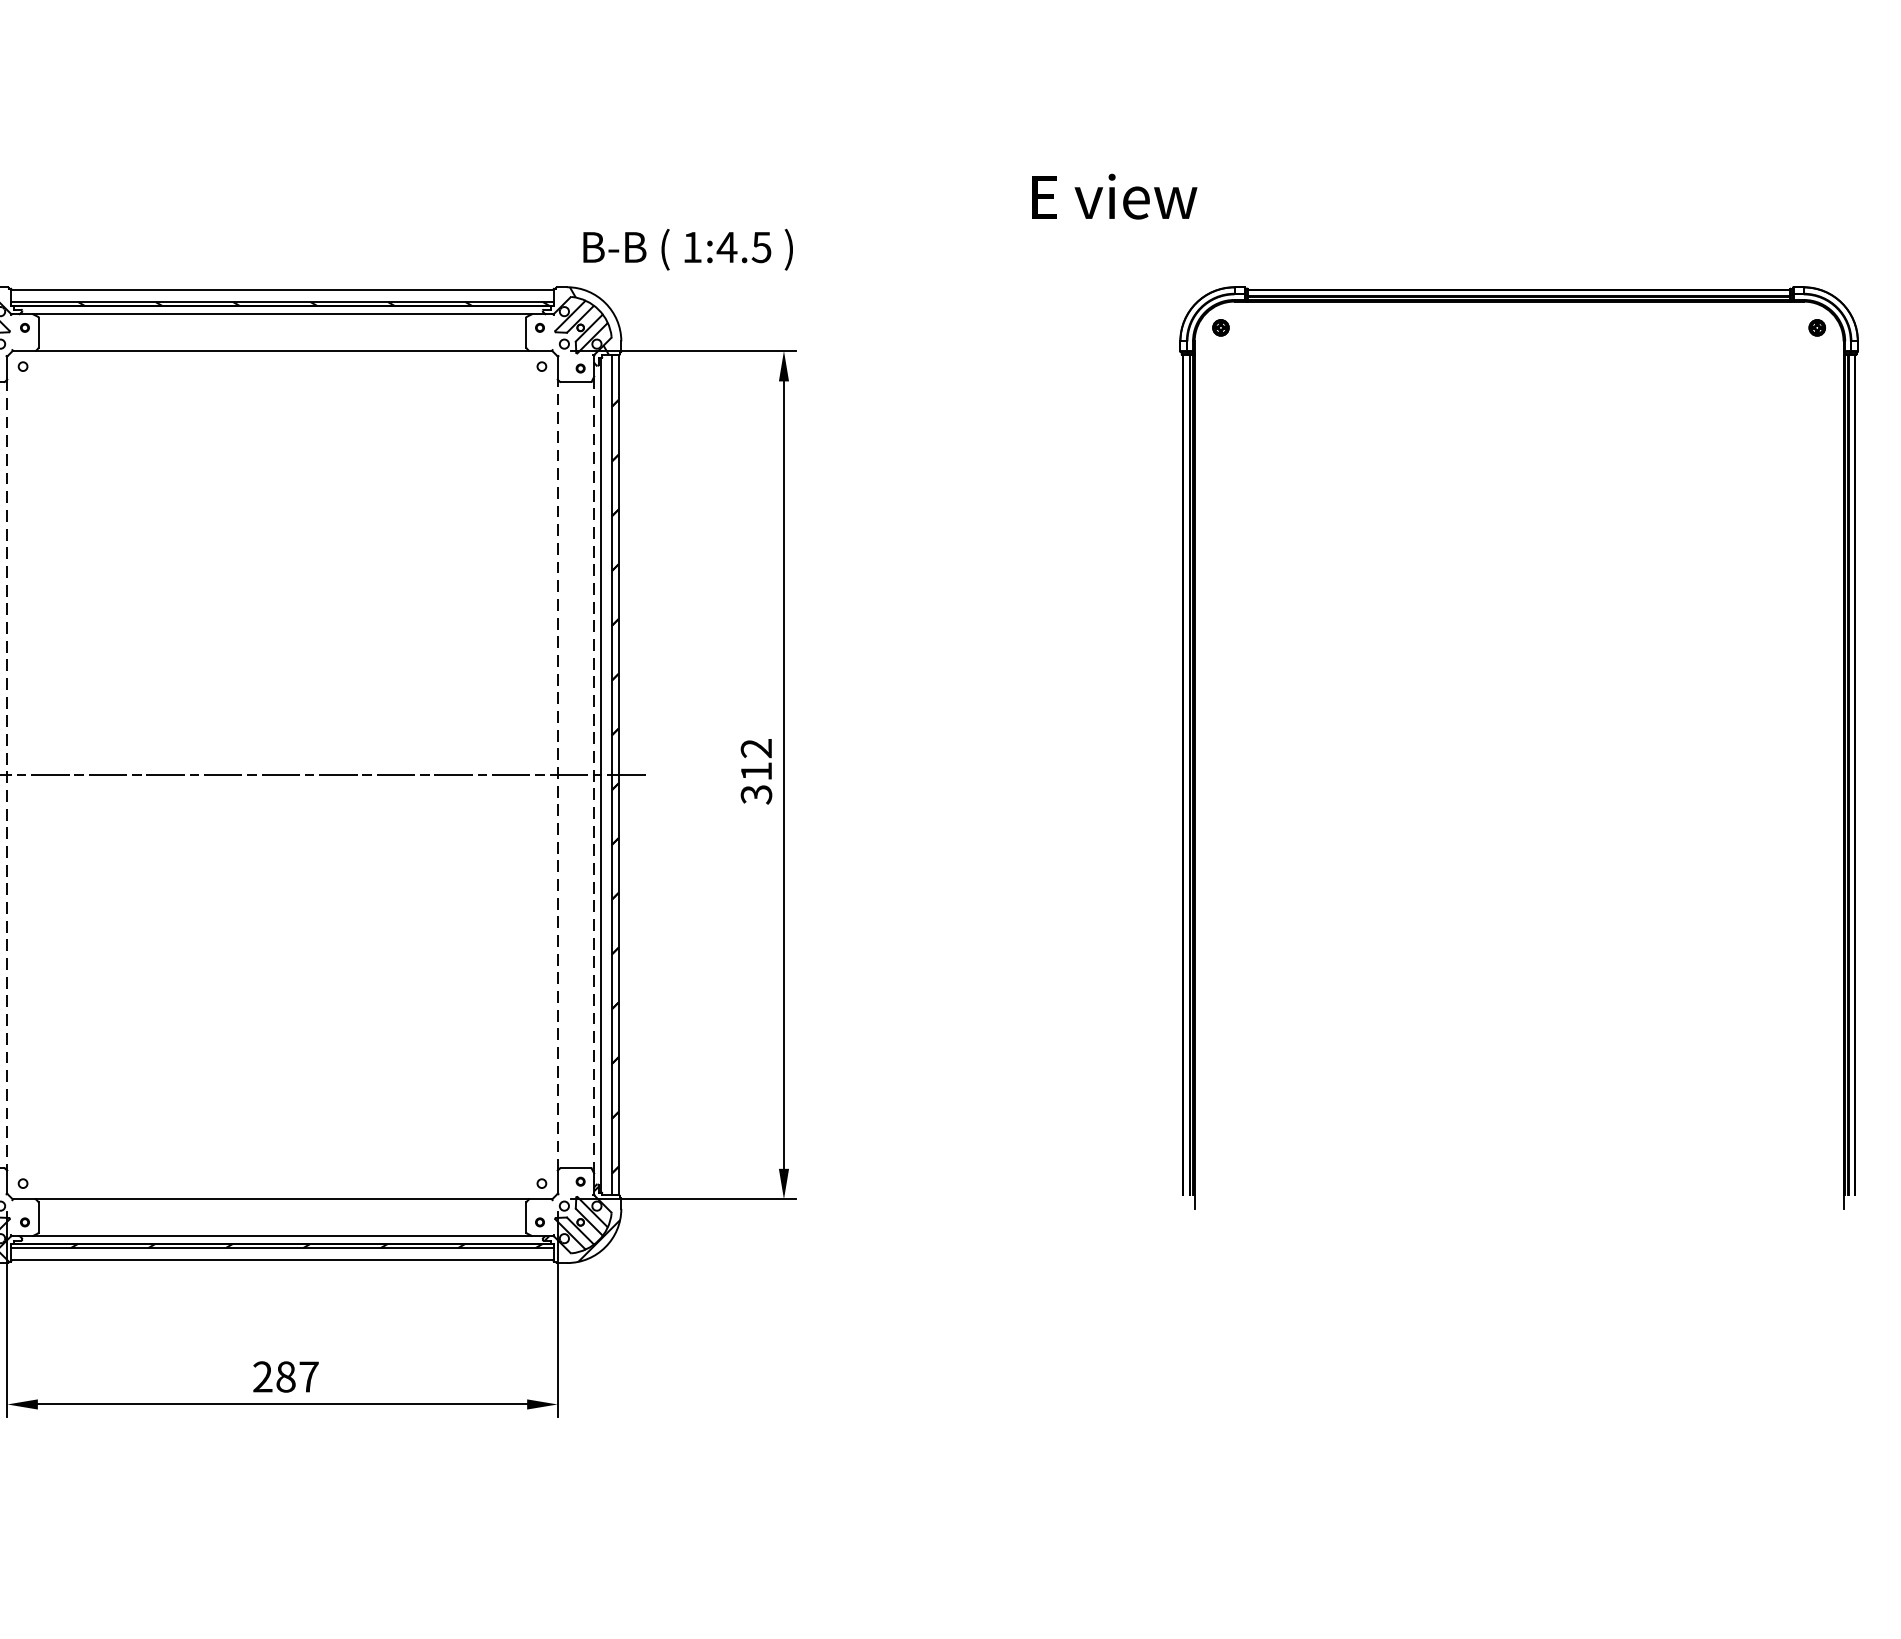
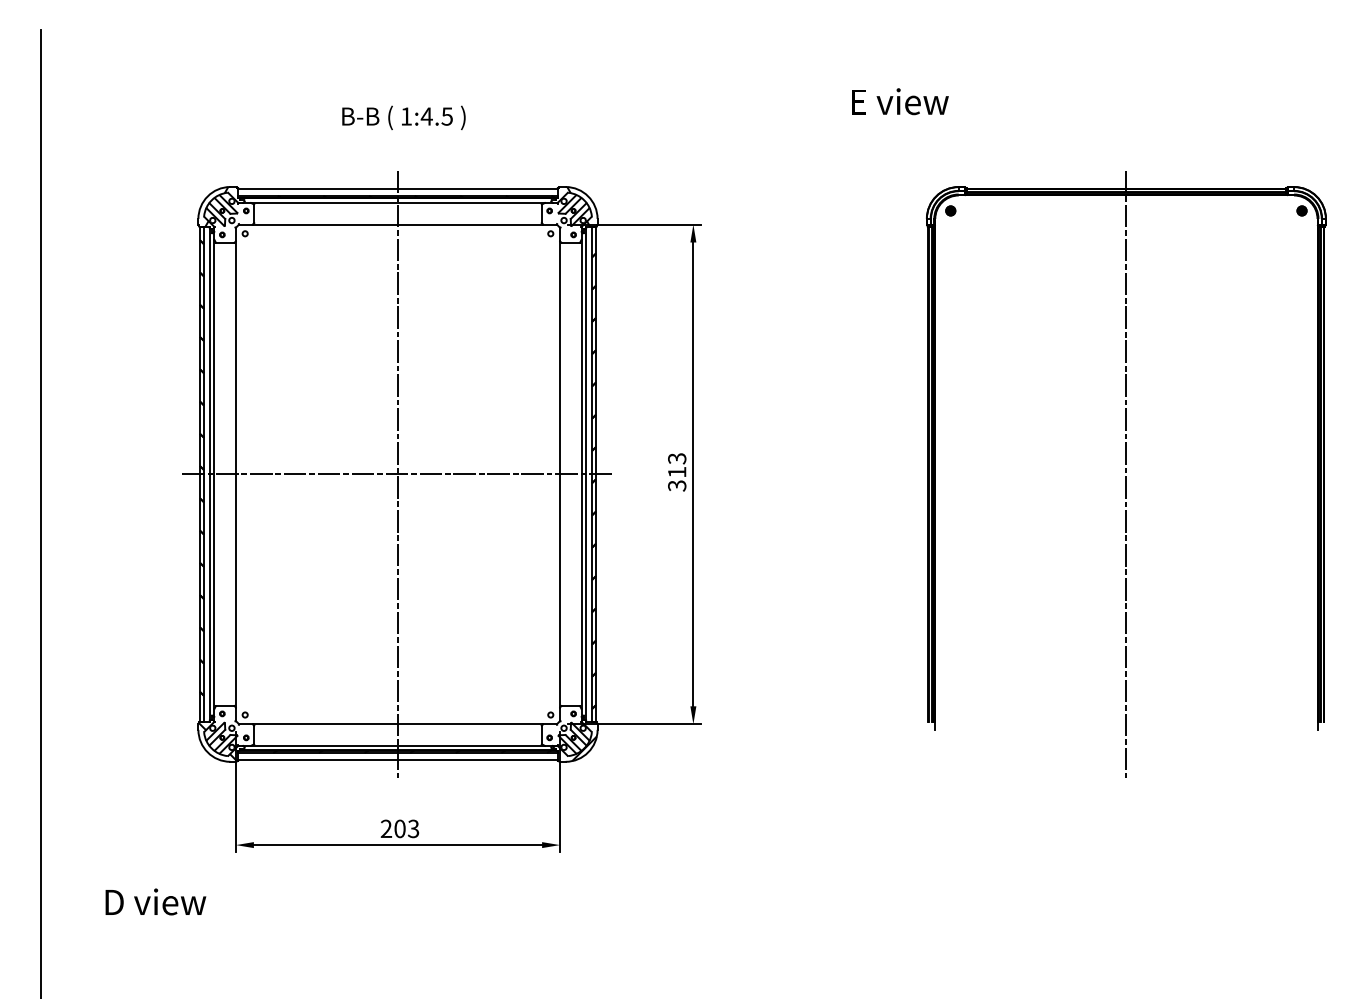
text: (1115, 196) -> (900, 101), moved
text: (687, 249) -> (403, 117), moved
text: (757, 748) -> (677, 458), 312 -> 313
line: (558, 773) -> (560, 473), dashed -> solid
line: (6, 775) -> (235, 474), dashed -> solid
line: (283, 775) -> (398, 474), added
line: (594, 775) -> (581, 474), dashed -> solid
line: (1519, 775) -> (1126, 474), added
text: (296, 1376) -> (406, 828), 287 -> 203

